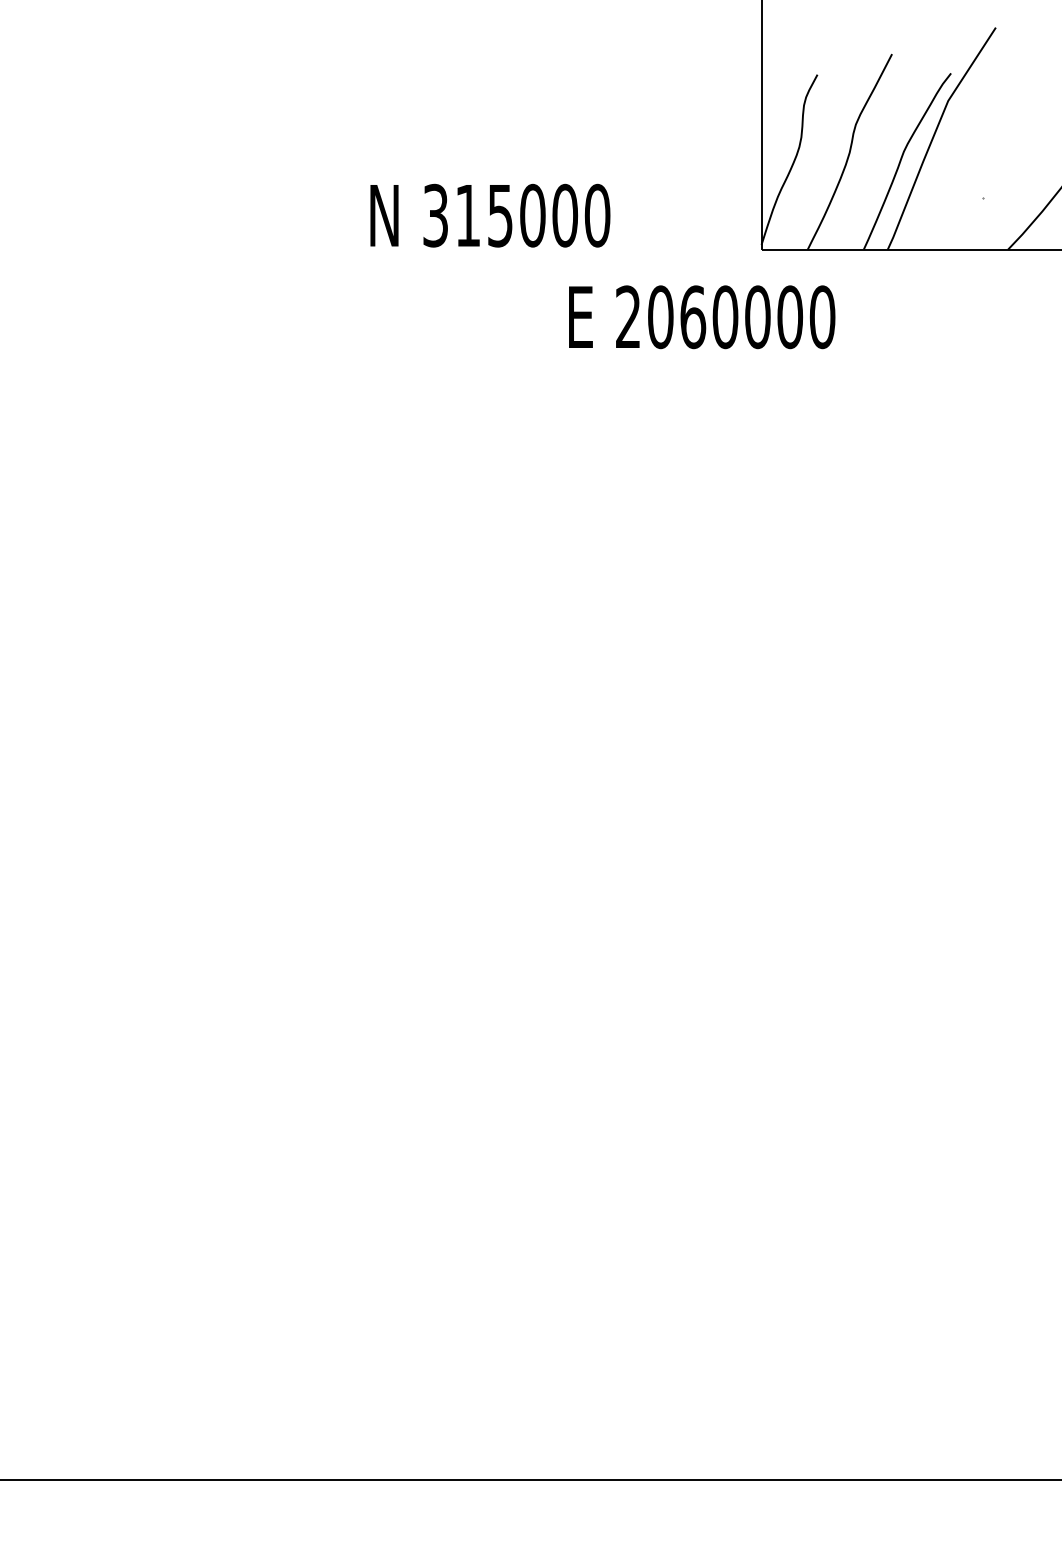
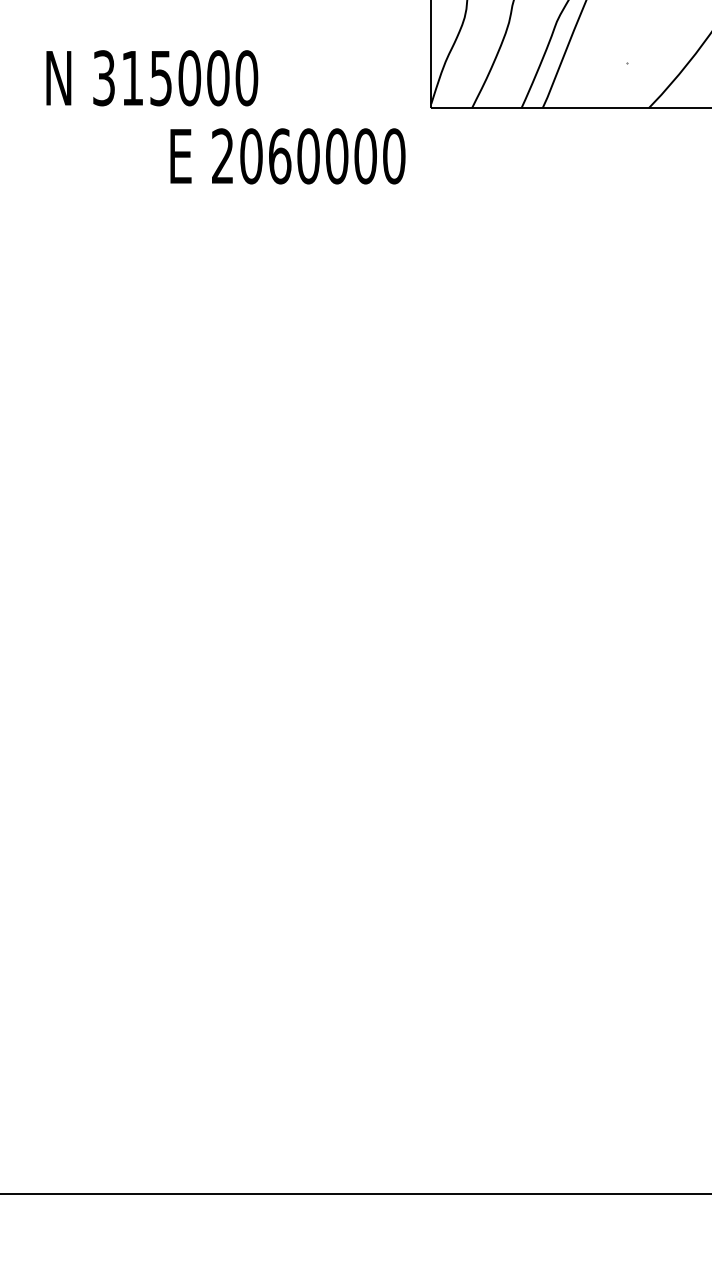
text: (490, 215) -> (152, 78), moved
text: (702, 317) -> (288, 156), moved

